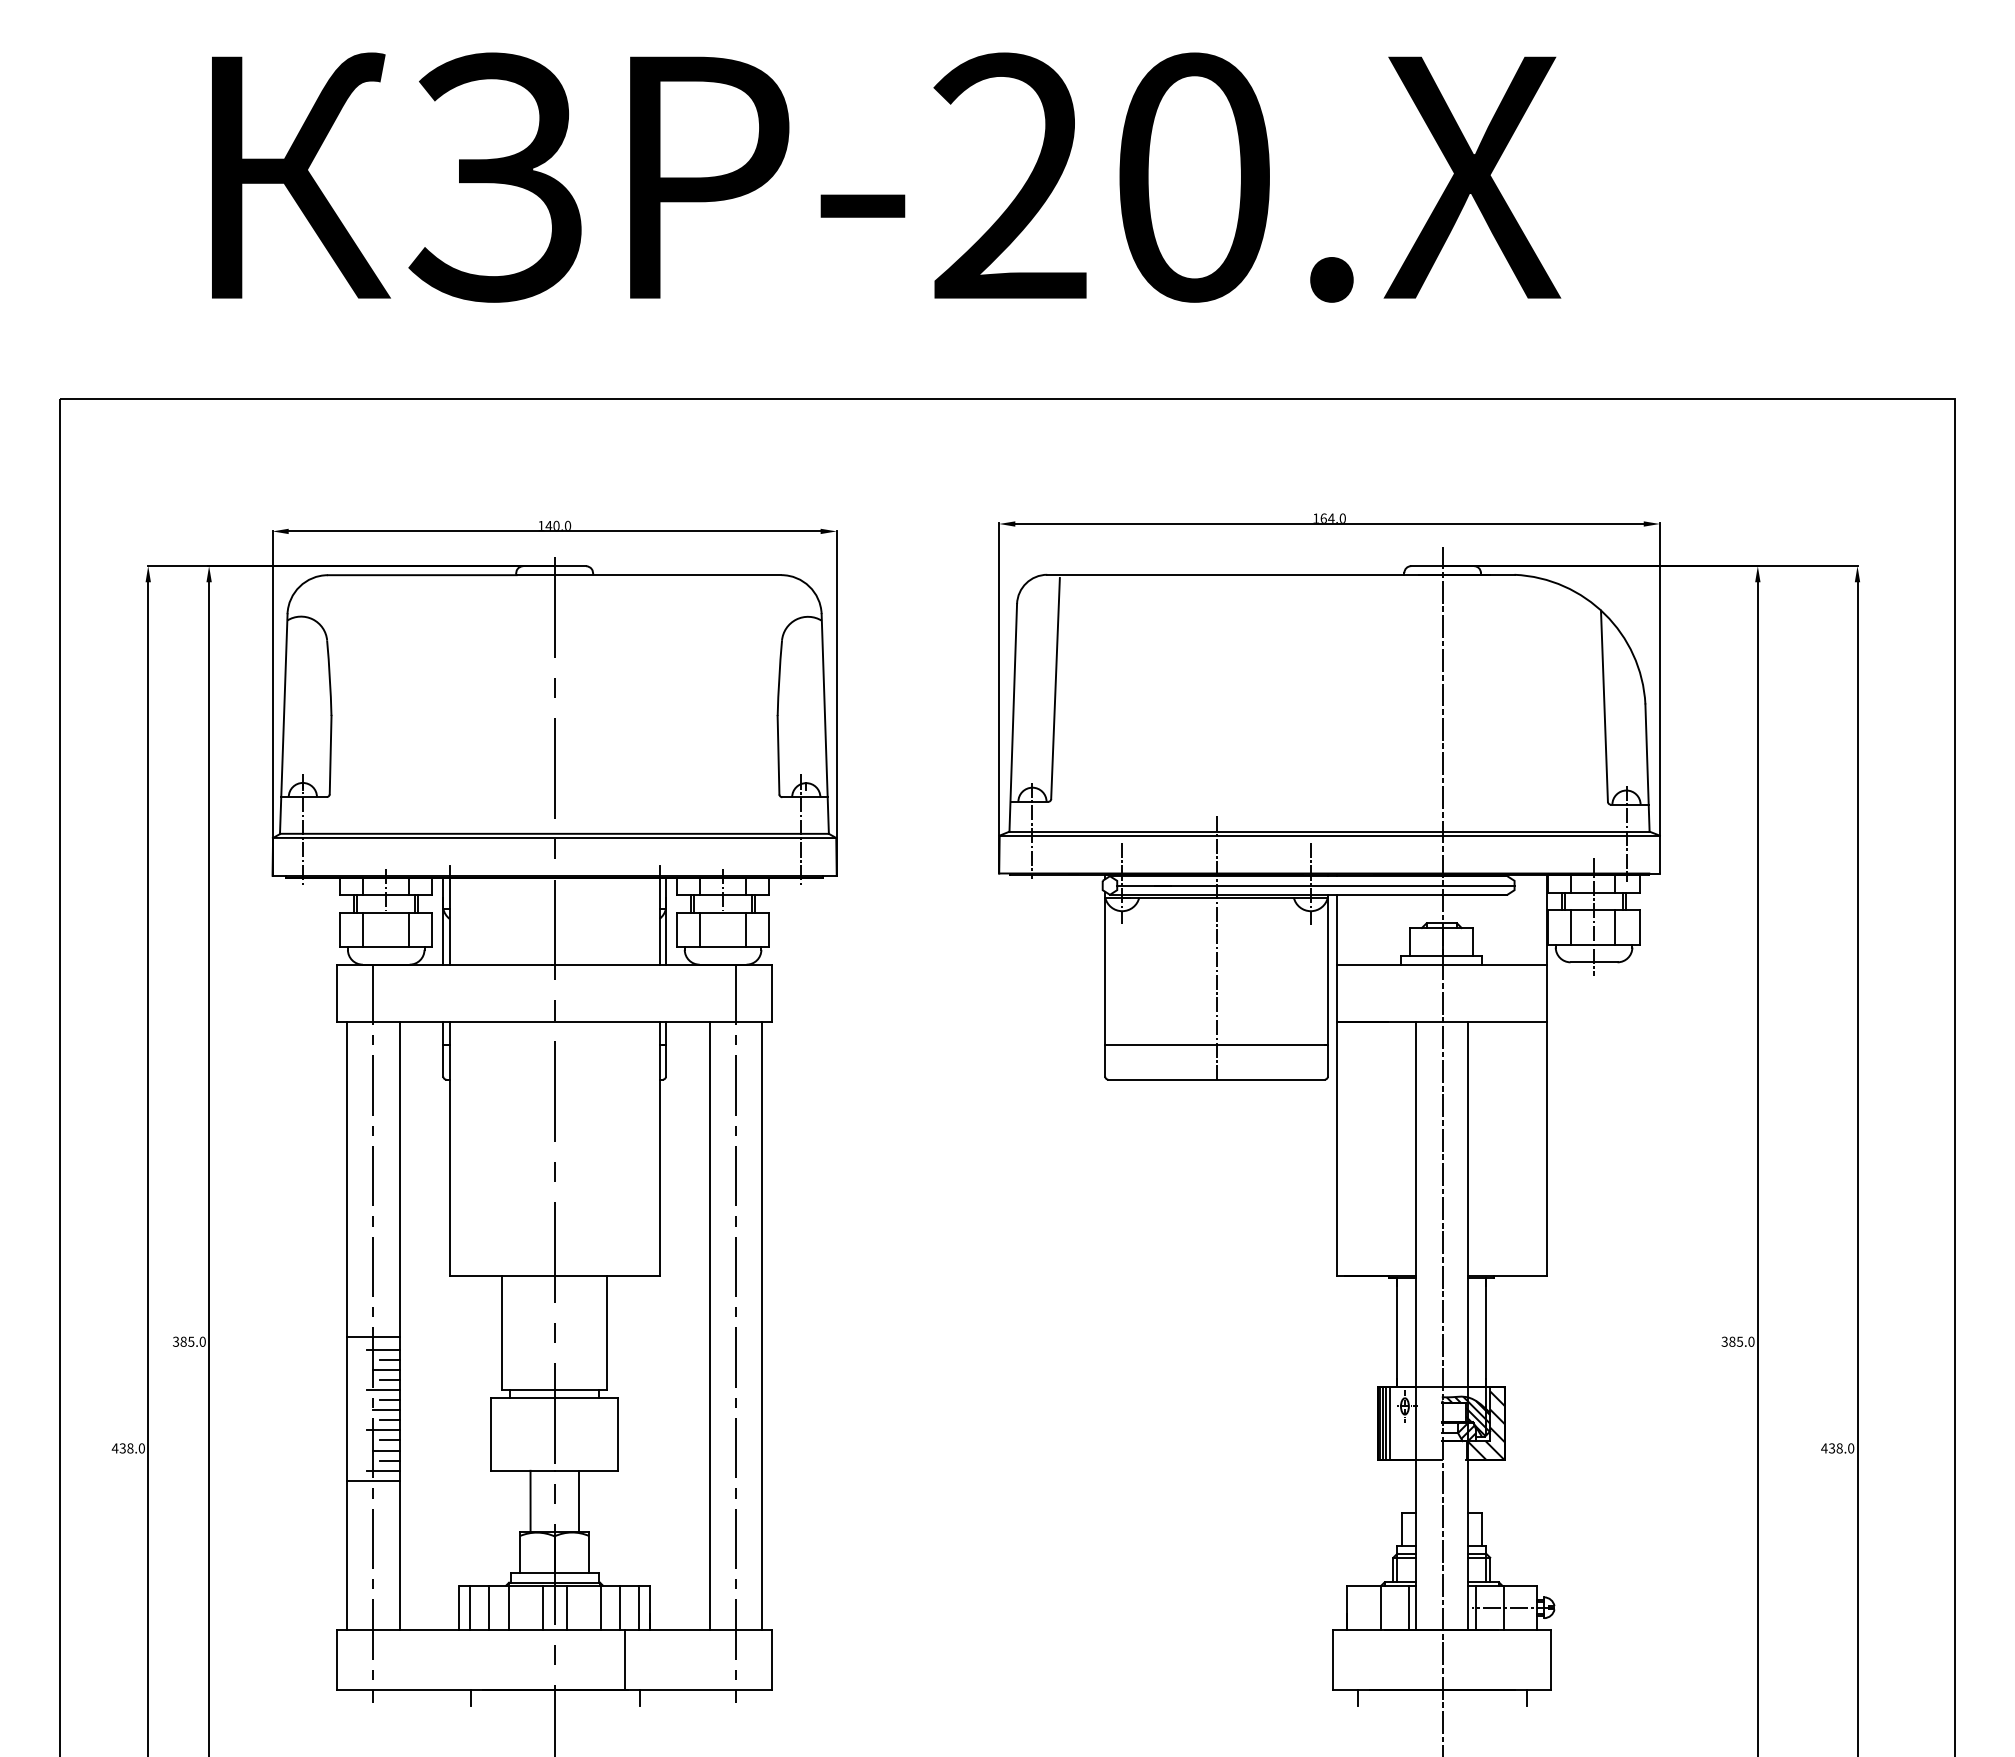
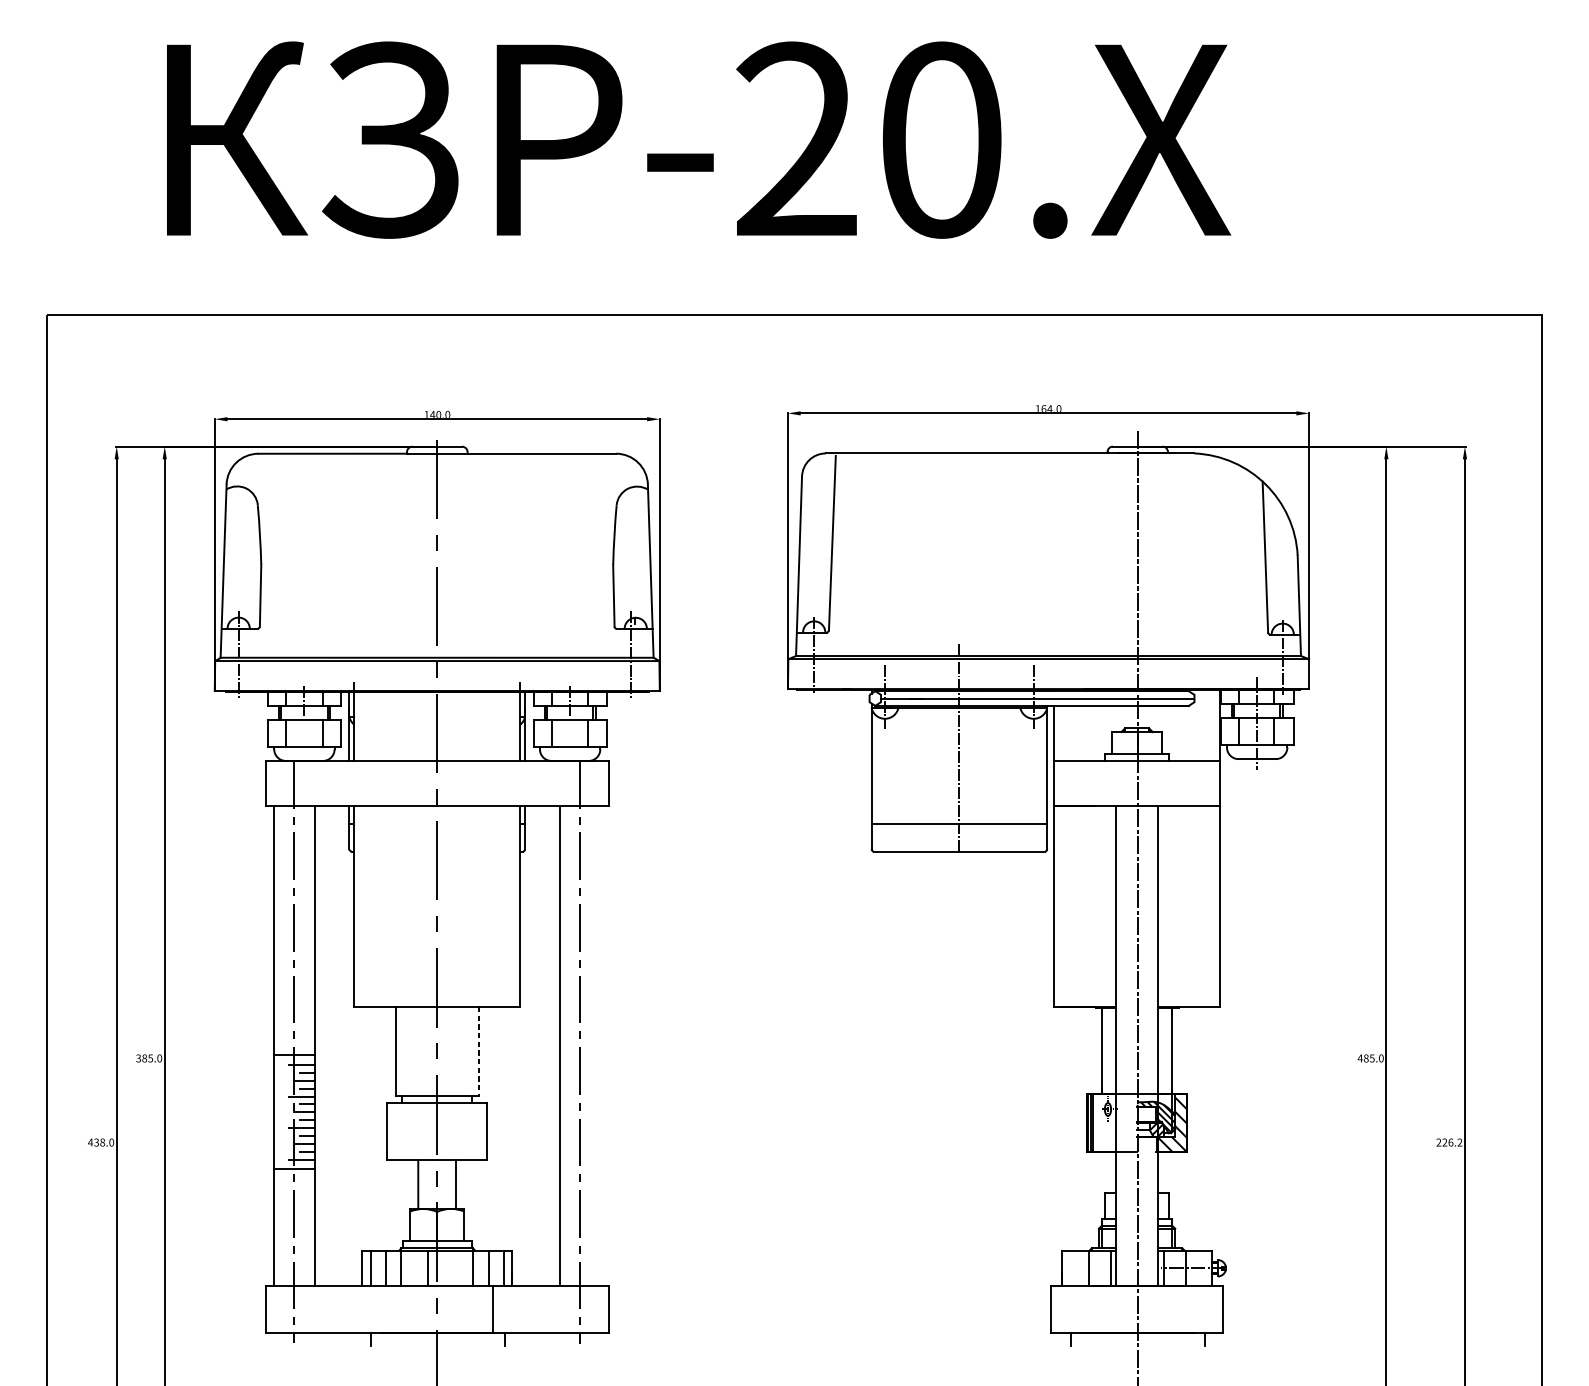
line: (762, 1325) -> (601, 1045), removed
line: (607, 1333) -> (478, 1051), solid -> dashed
text: (1724, 1341) -> (1360, 1058), 385.0 -> 485.0
line: (1389, 1423) -> (1095, 1122), removed
text: (1837, 1448) -> (1449, 1142), 438.0 -> 226.2
line: (566, 1607) -> (446, 1268), removed

